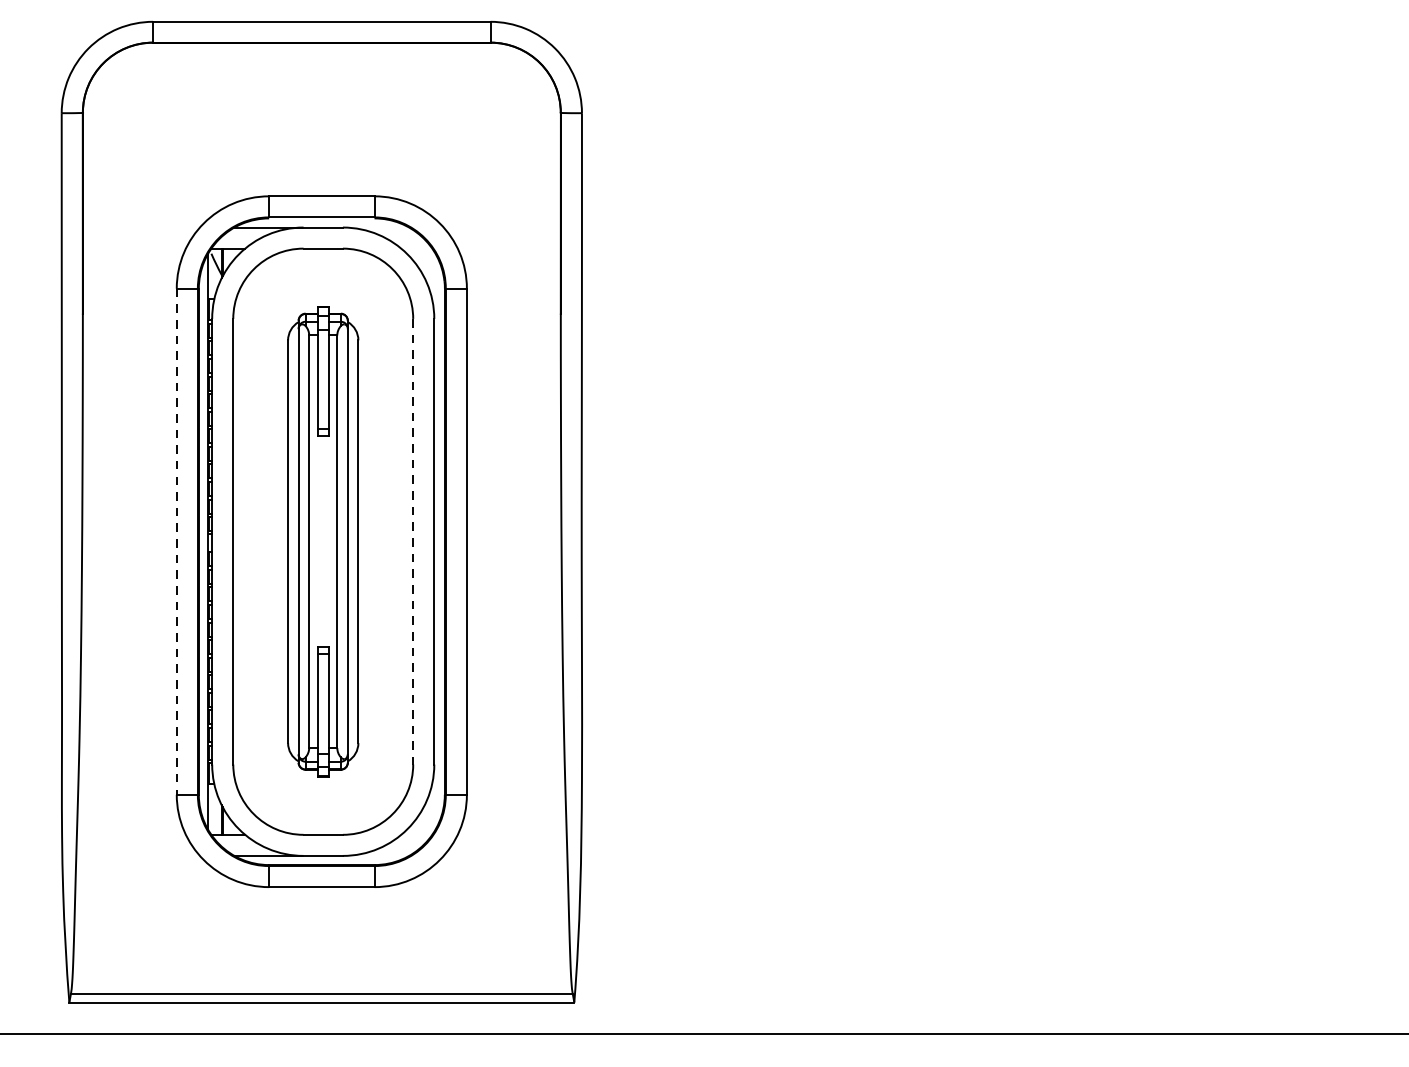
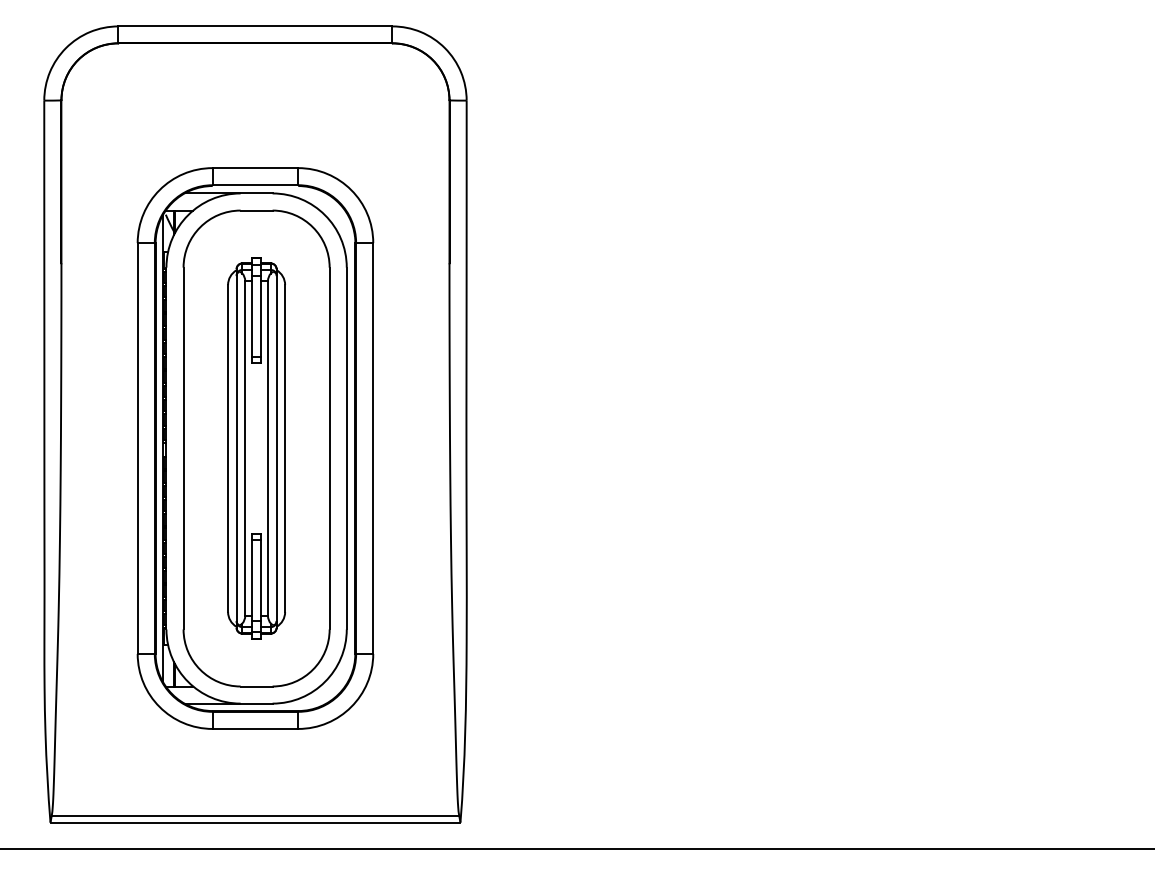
line: (413, 541) -> (329, 448), dashed -> solid
line: (176, 542) -> (137, 449), dashed -> solid

